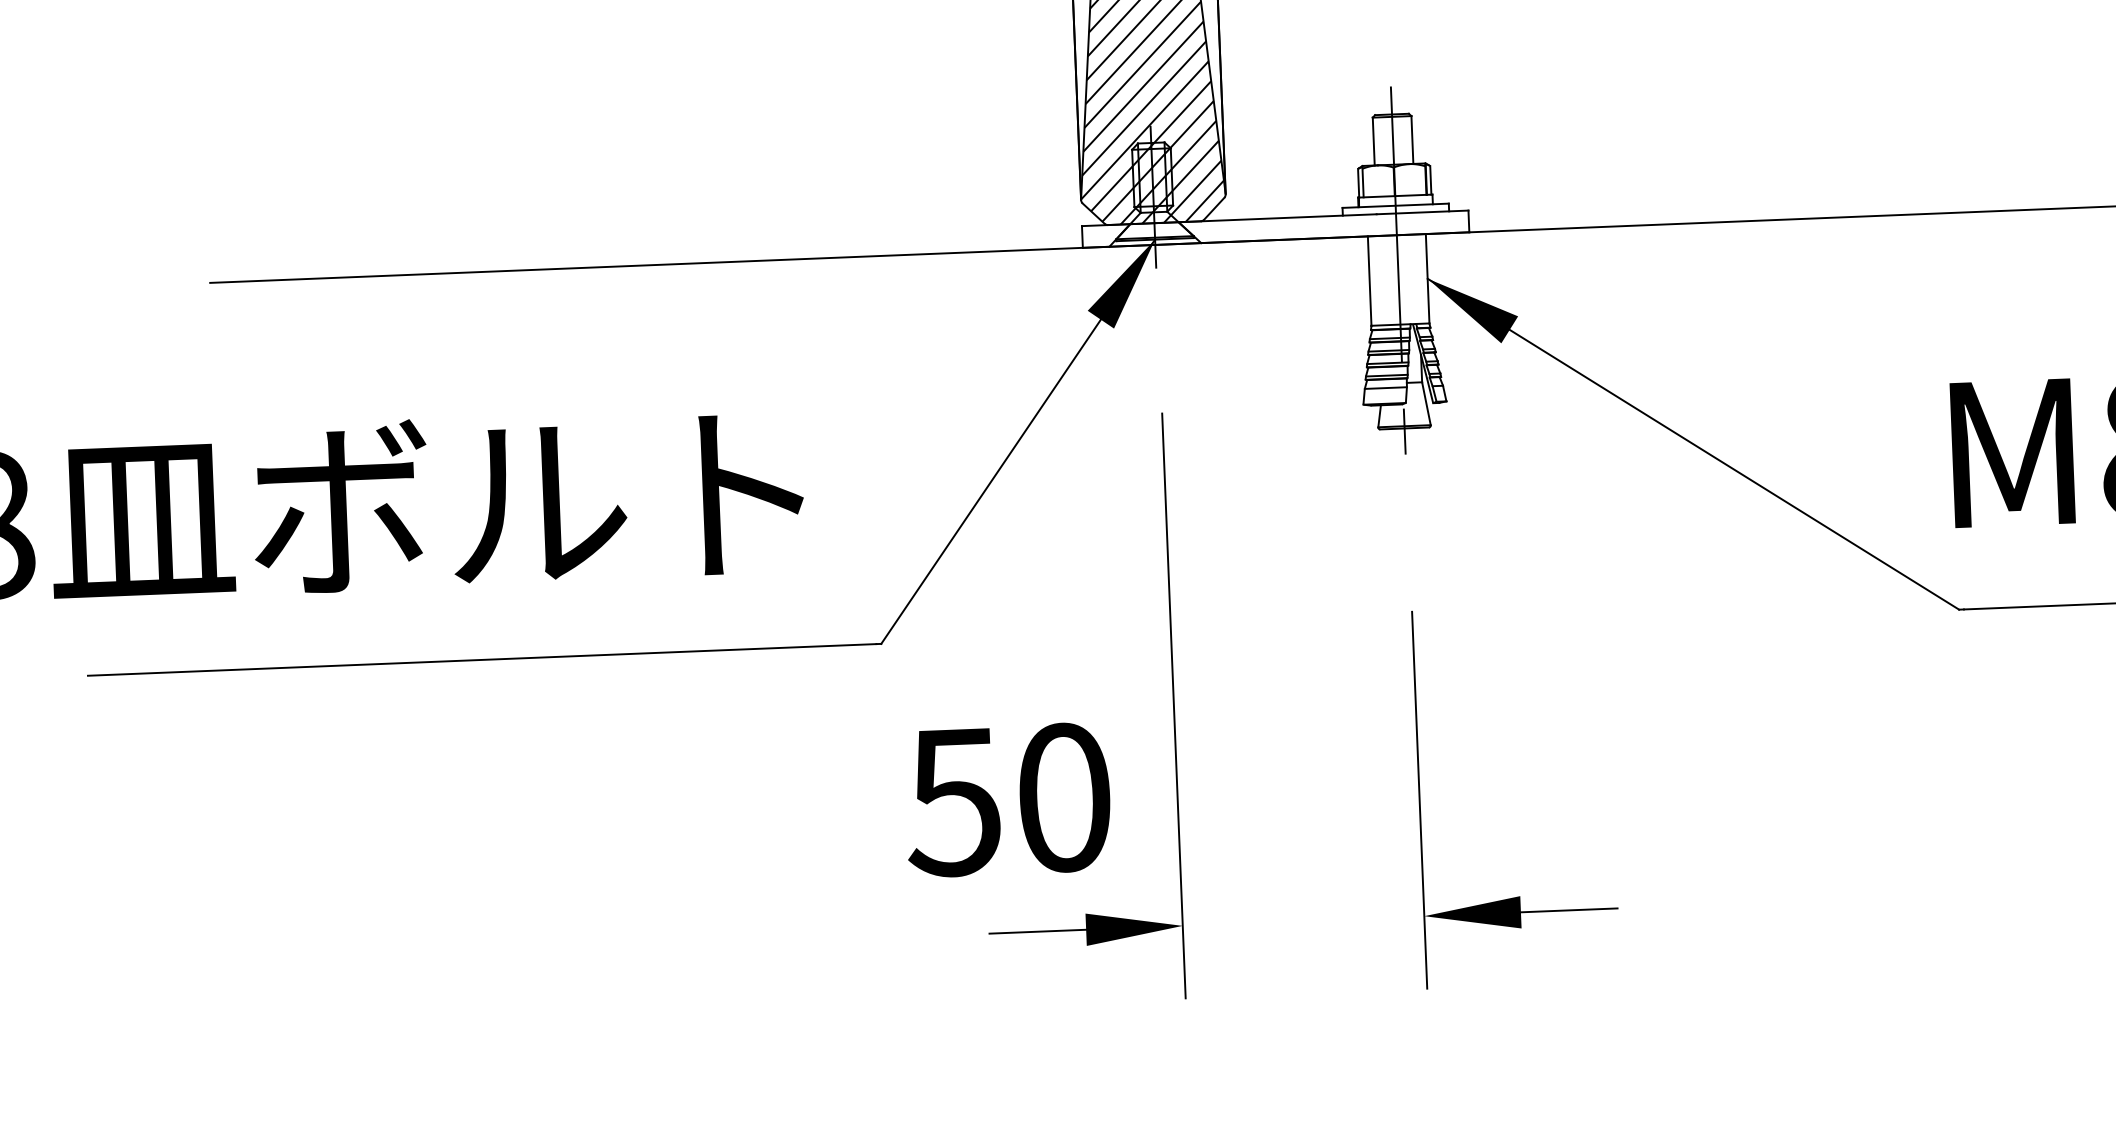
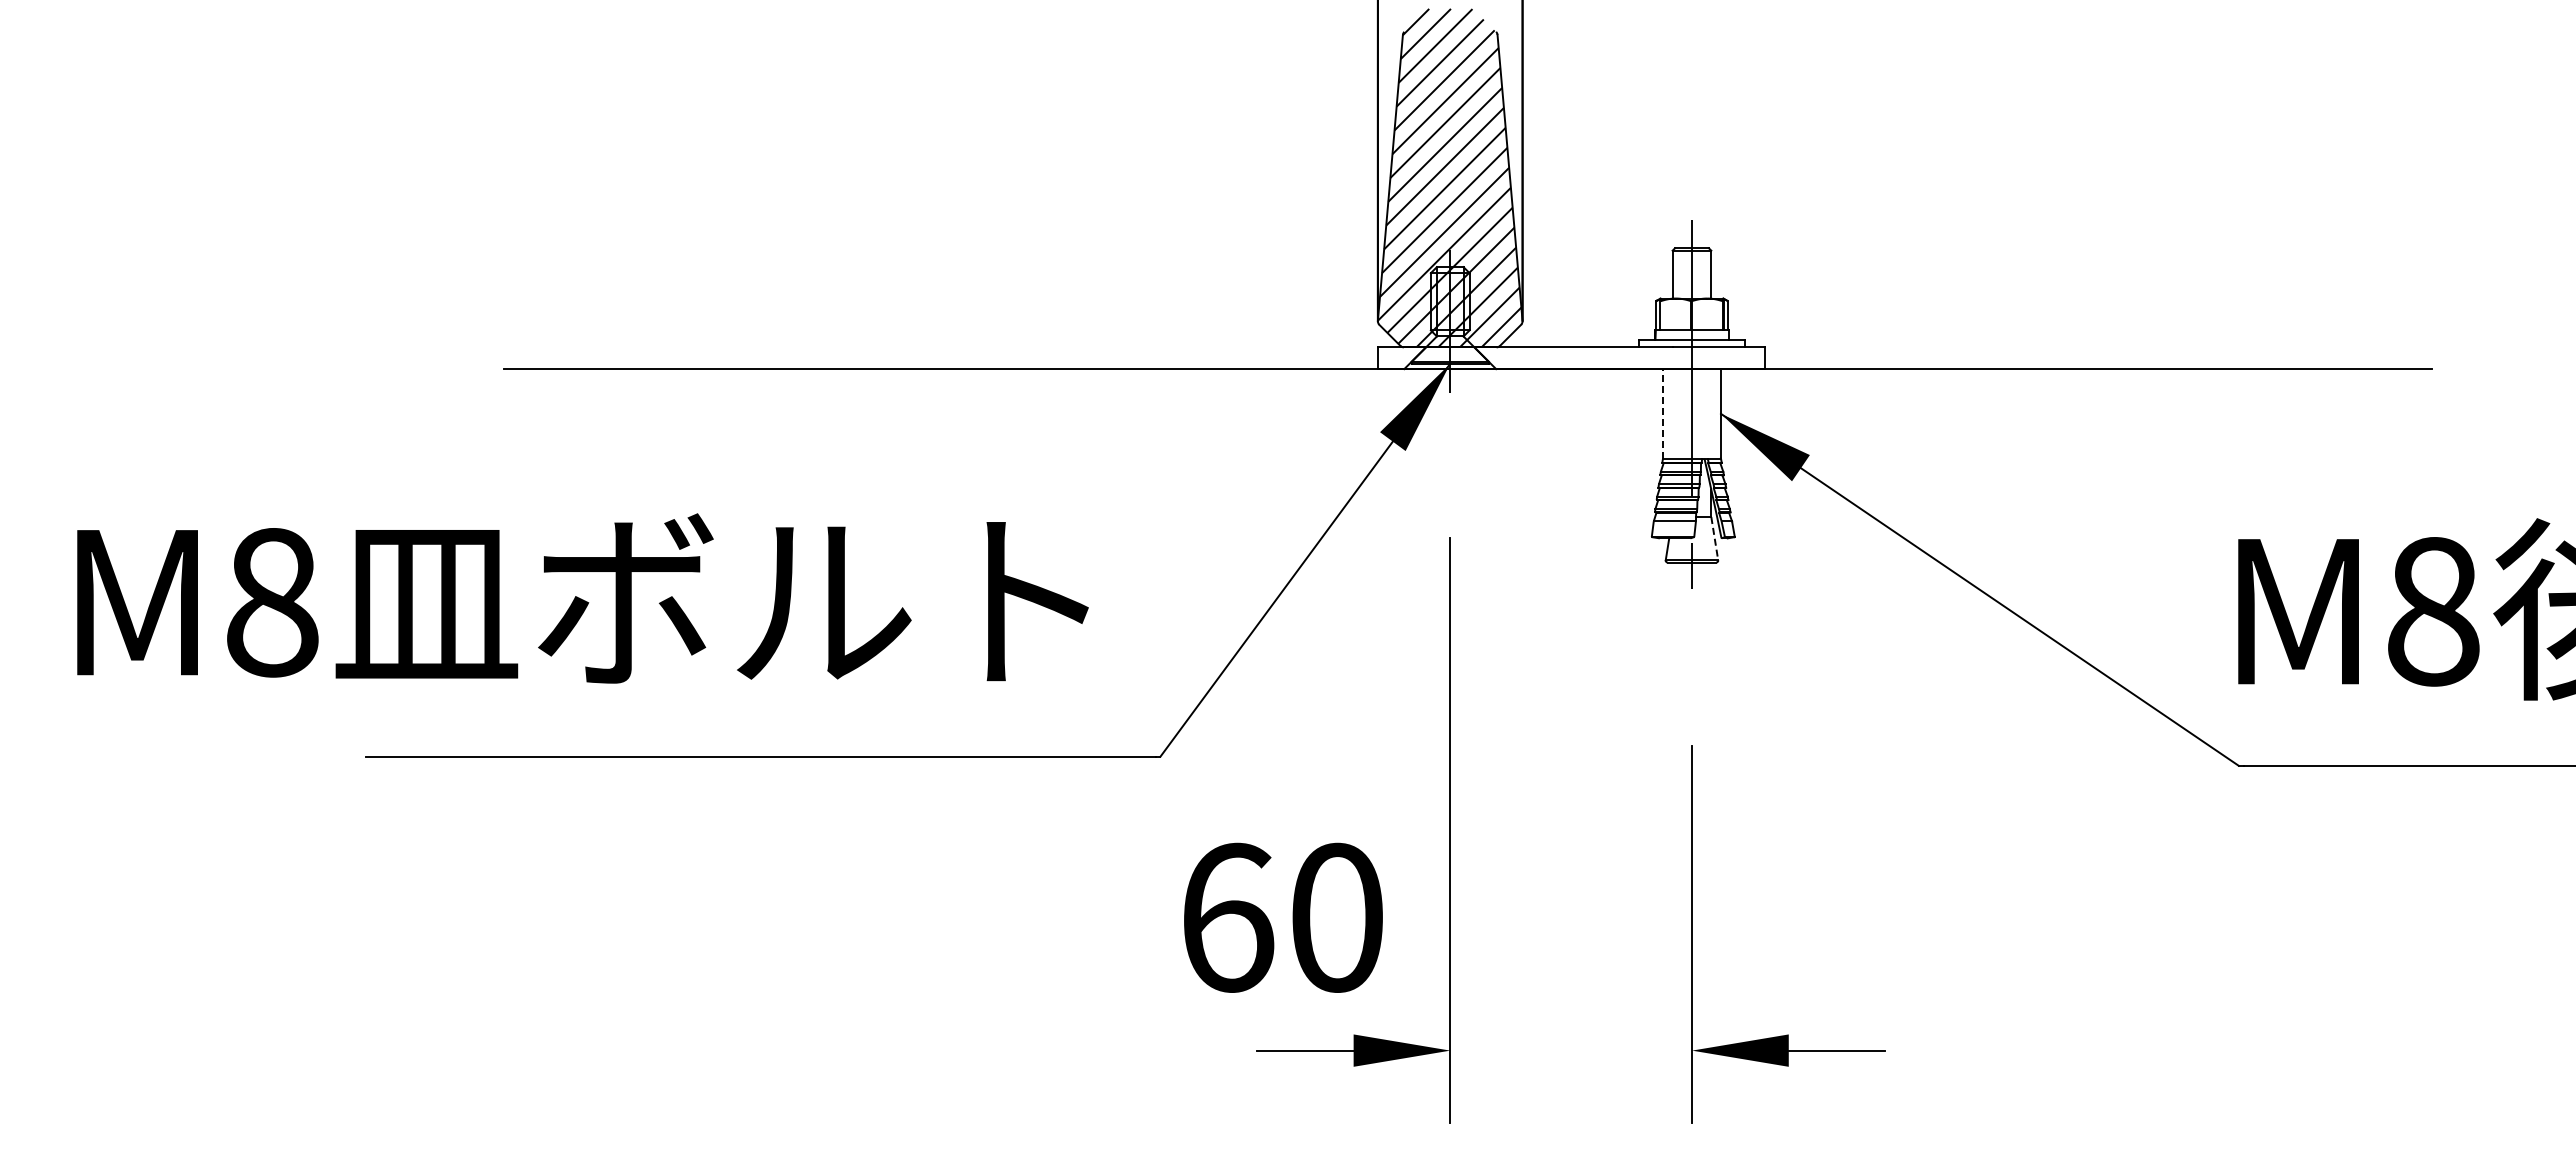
line: (1369, 280) -> (1662, 413), solid -> dashed
line: (1426, 403) -> (1714, 538), solid -> dashed
text: (953, 801) -> (1226, 917), 50 -> 60

